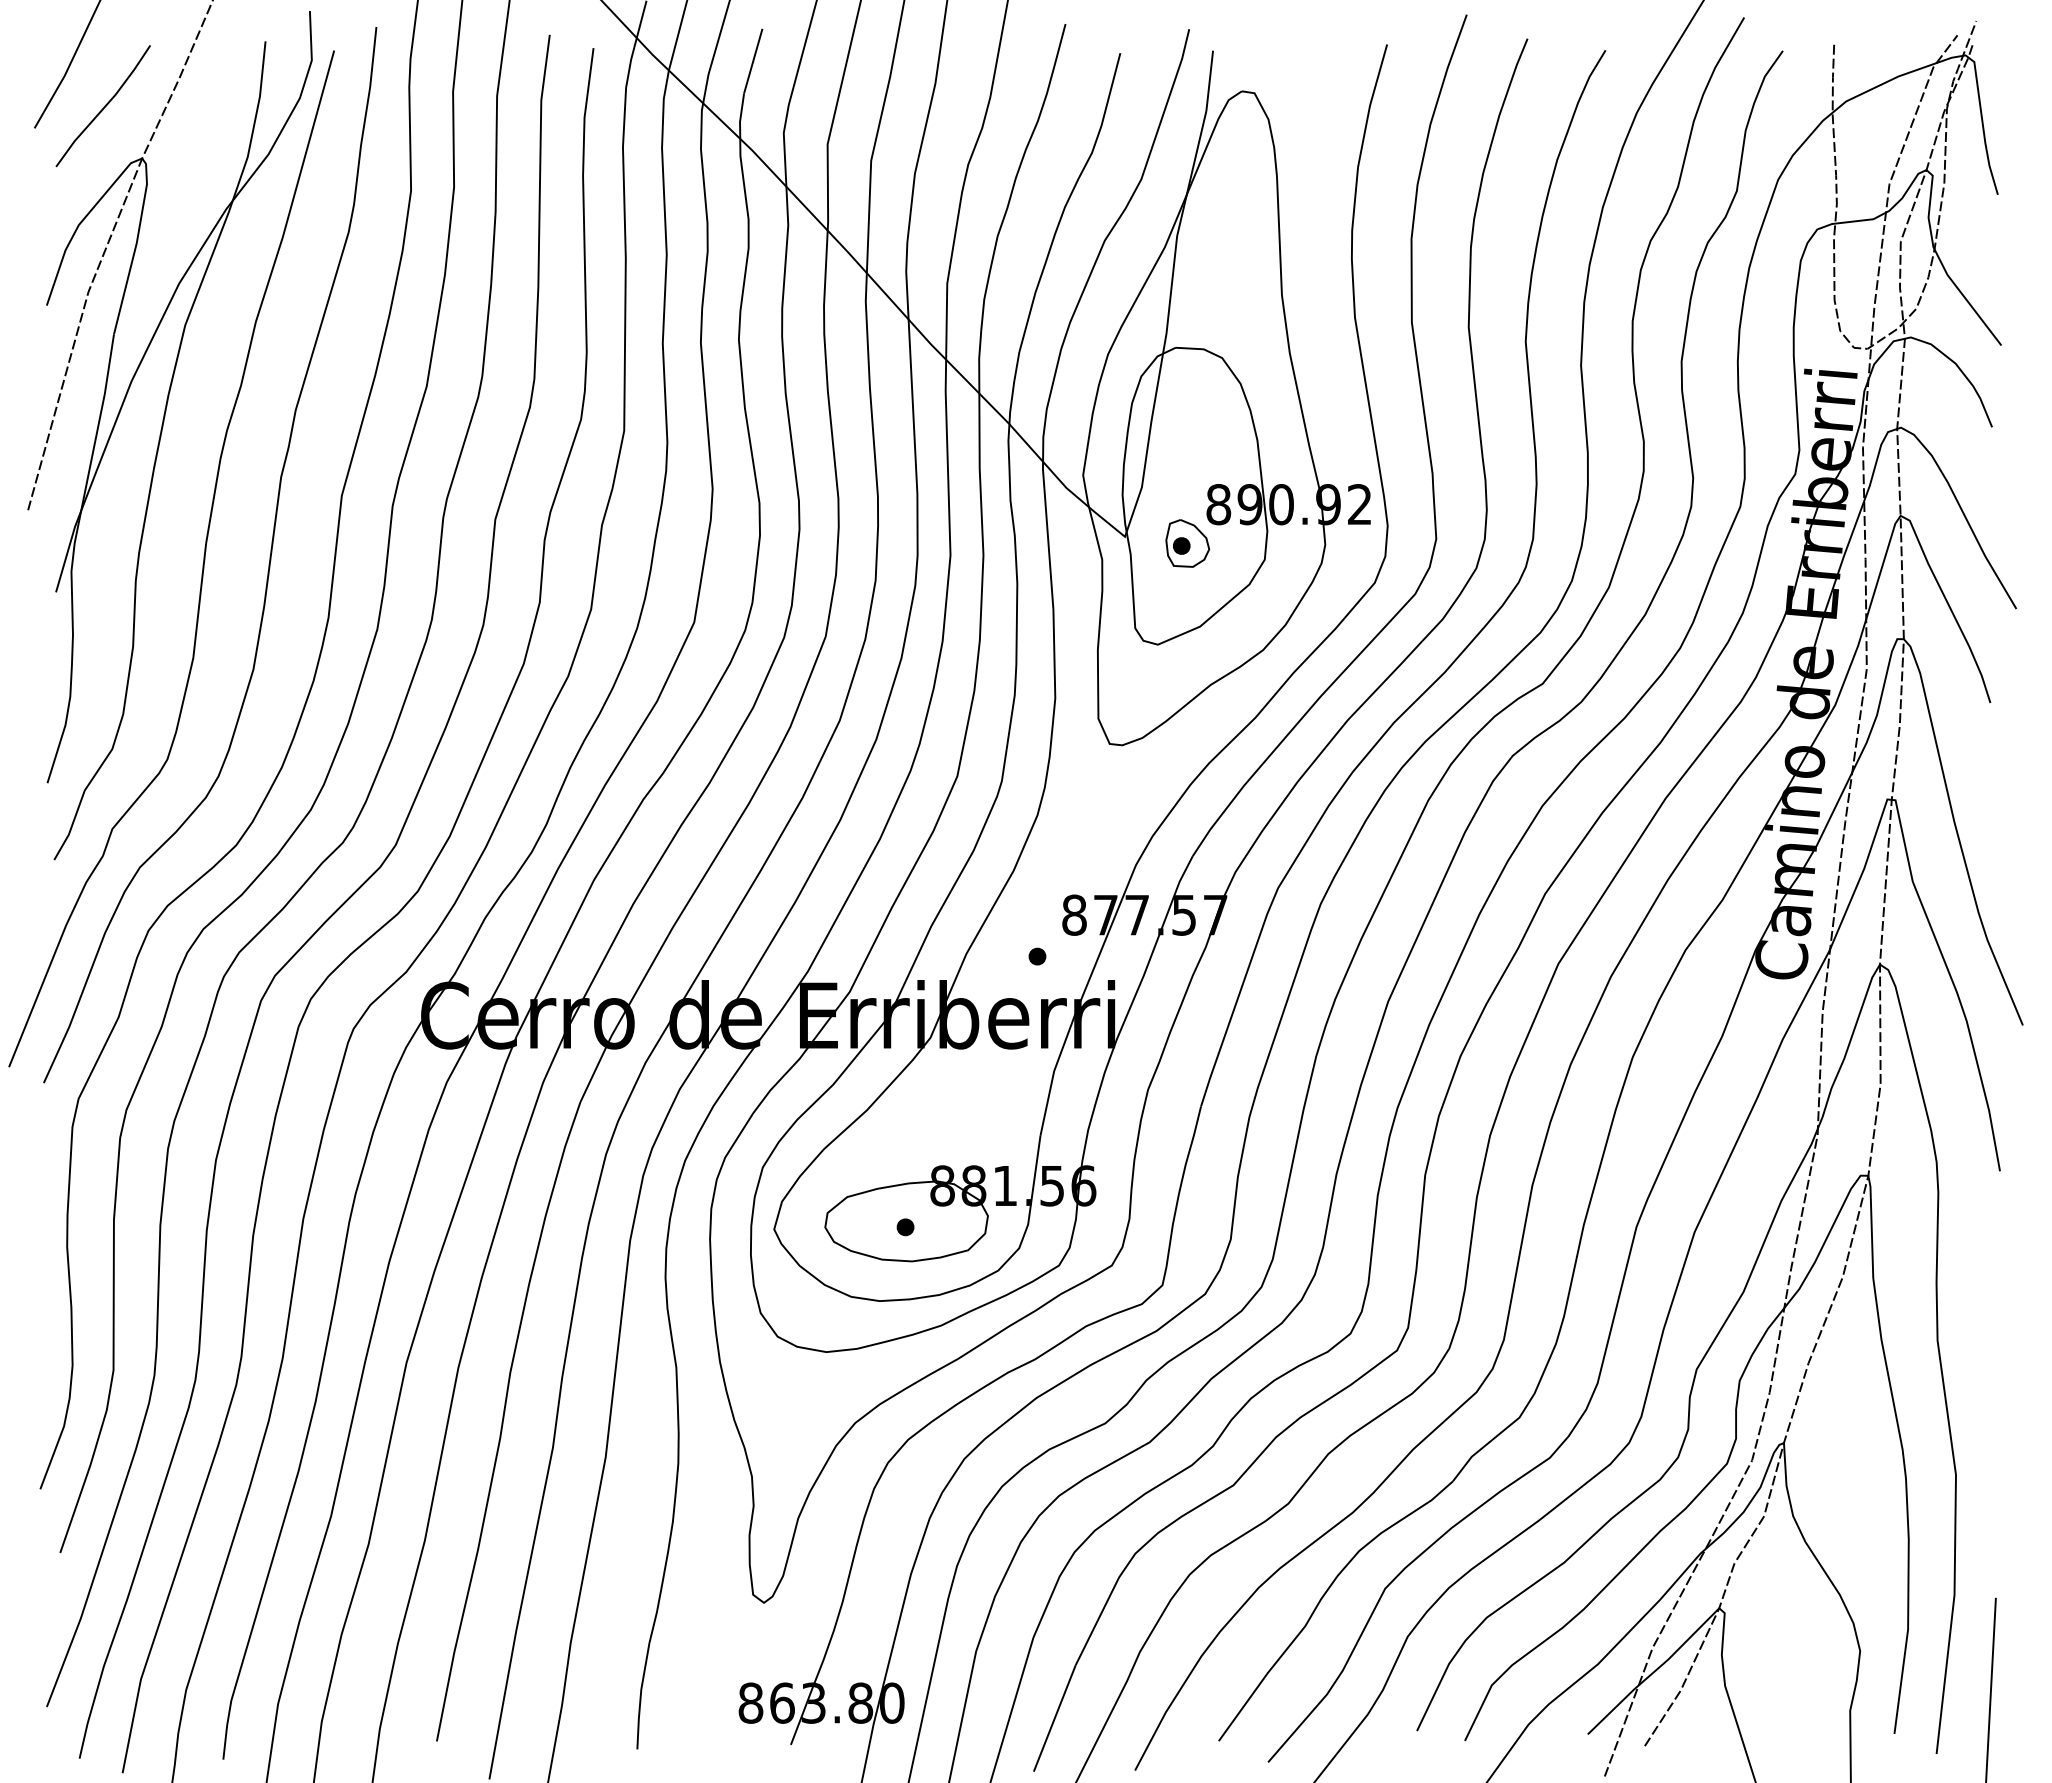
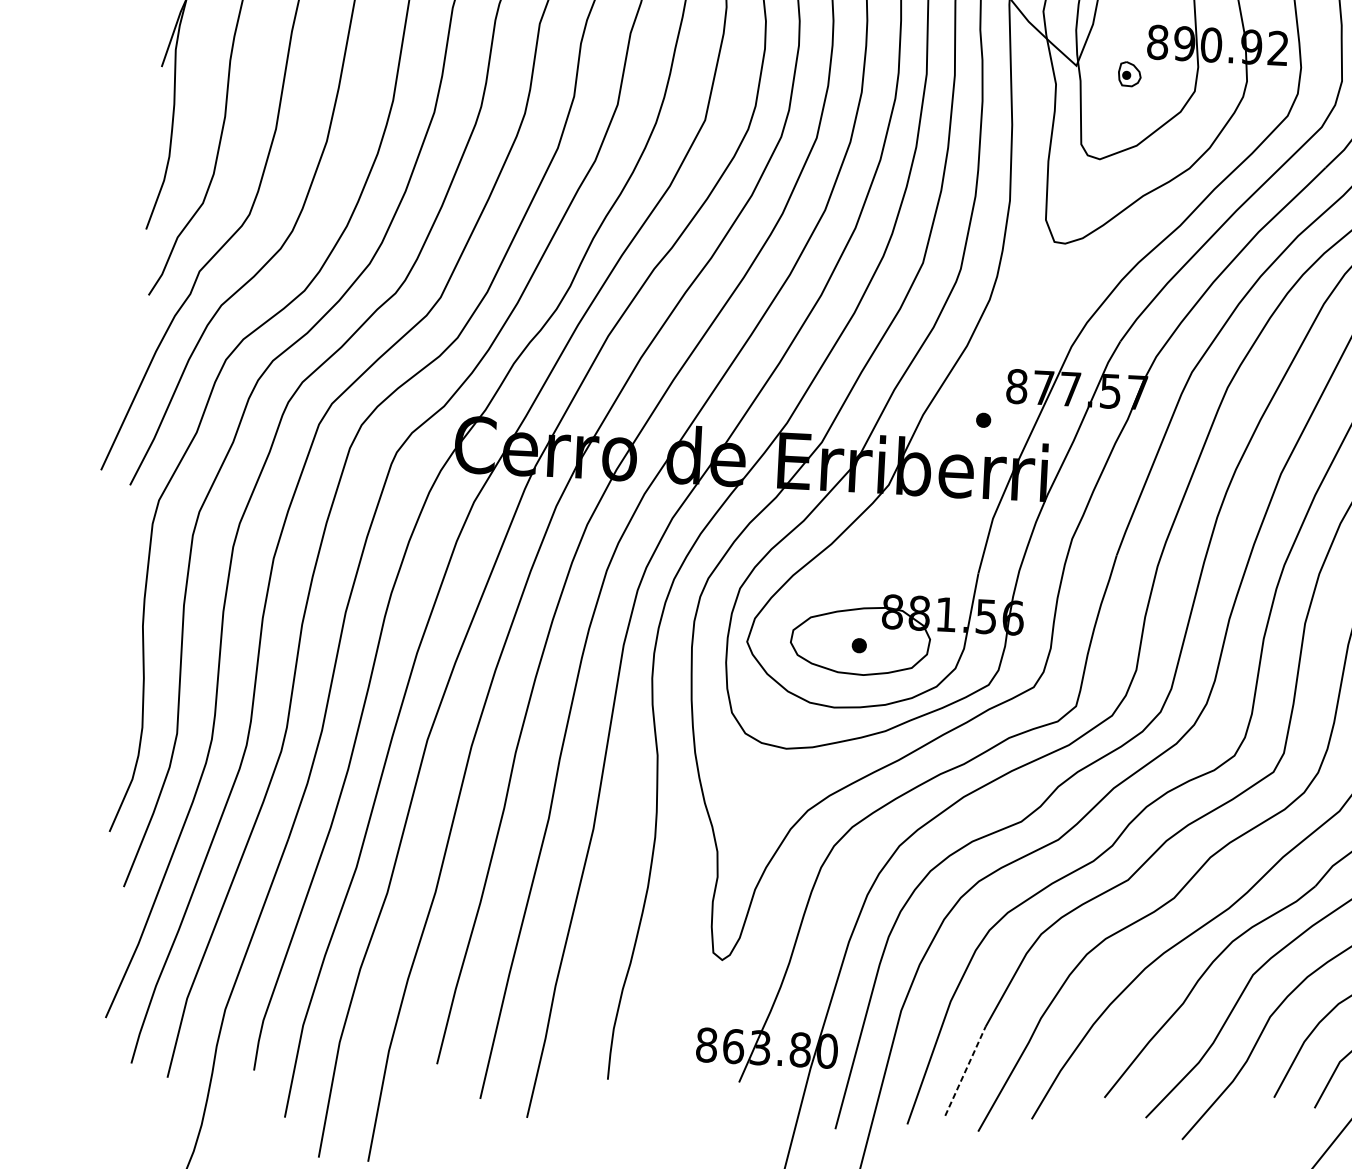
part: (1187, 543) -> (1129, 74), size x0.6
line: (1054, 1718) -> (965, 1071), solid -> dashed

